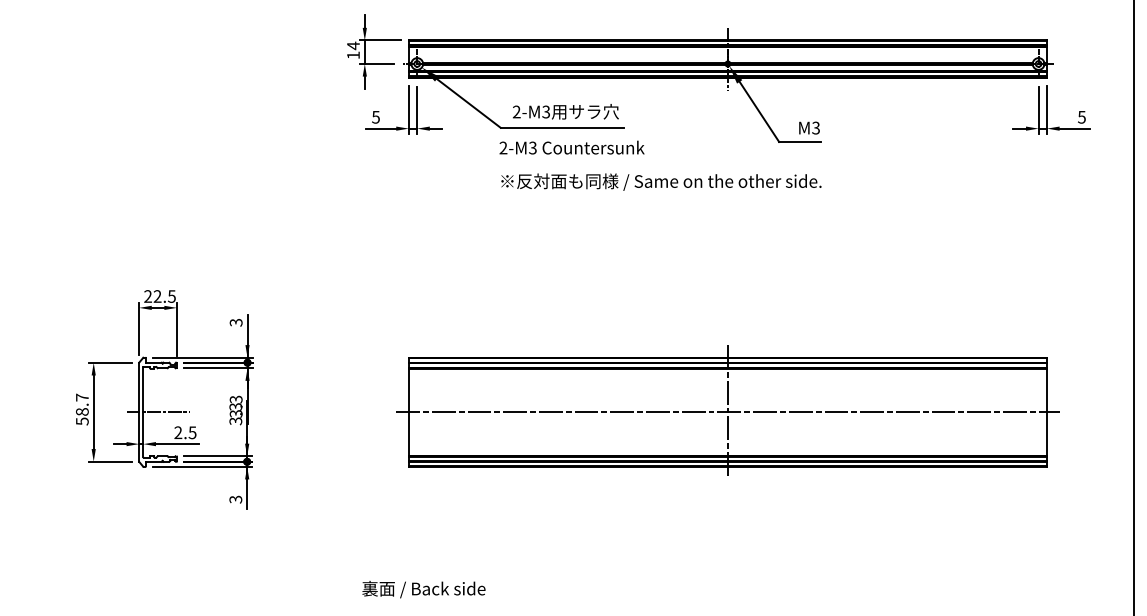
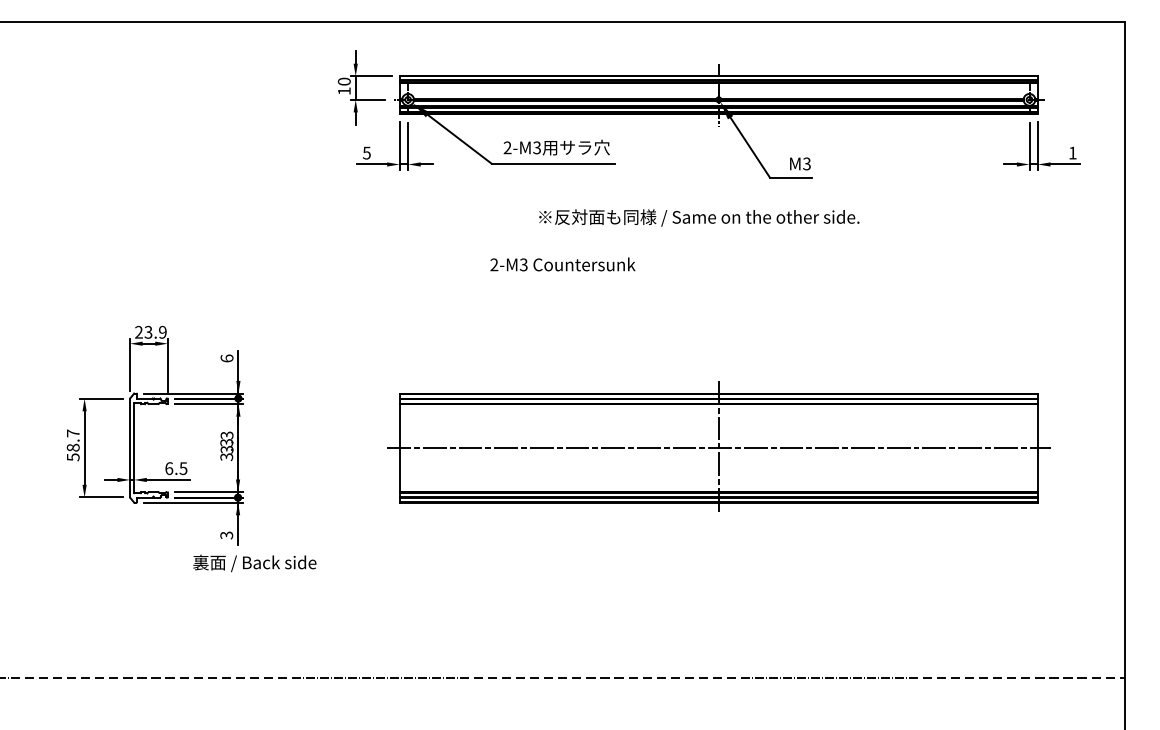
text: (352, 45) -> (343, 81), 14 -> 10
text: (1081, 116) -> (1072, 152), 5 -> 1
text: (571, 147) -> (562, 264), moved
text: (661, 181) -> (699, 217), moved
text: (164, 295) -> (155, 331), 22.5 -> 23.9
text: (235, 322) -> (226, 358), 3 -> 6
line: (157, 412) -> (148, 448), removed
text: (178, 432) -> (169, 468), 2.5 -> 6.5
text: (423, 589) -> (254, 563), moved

